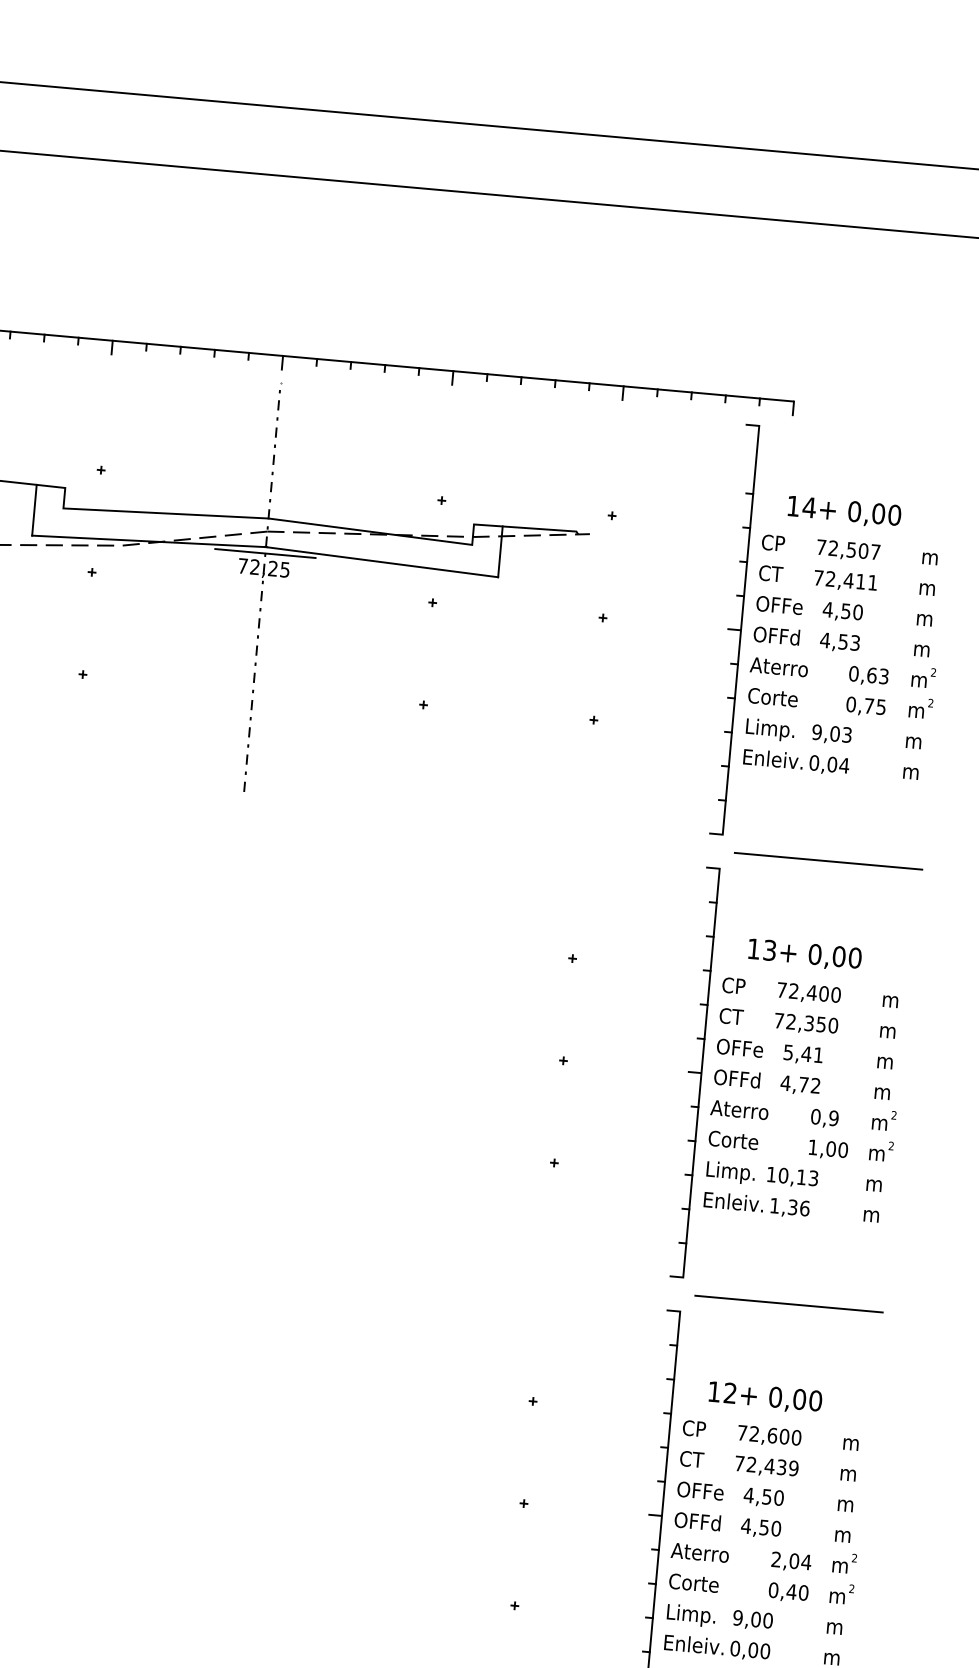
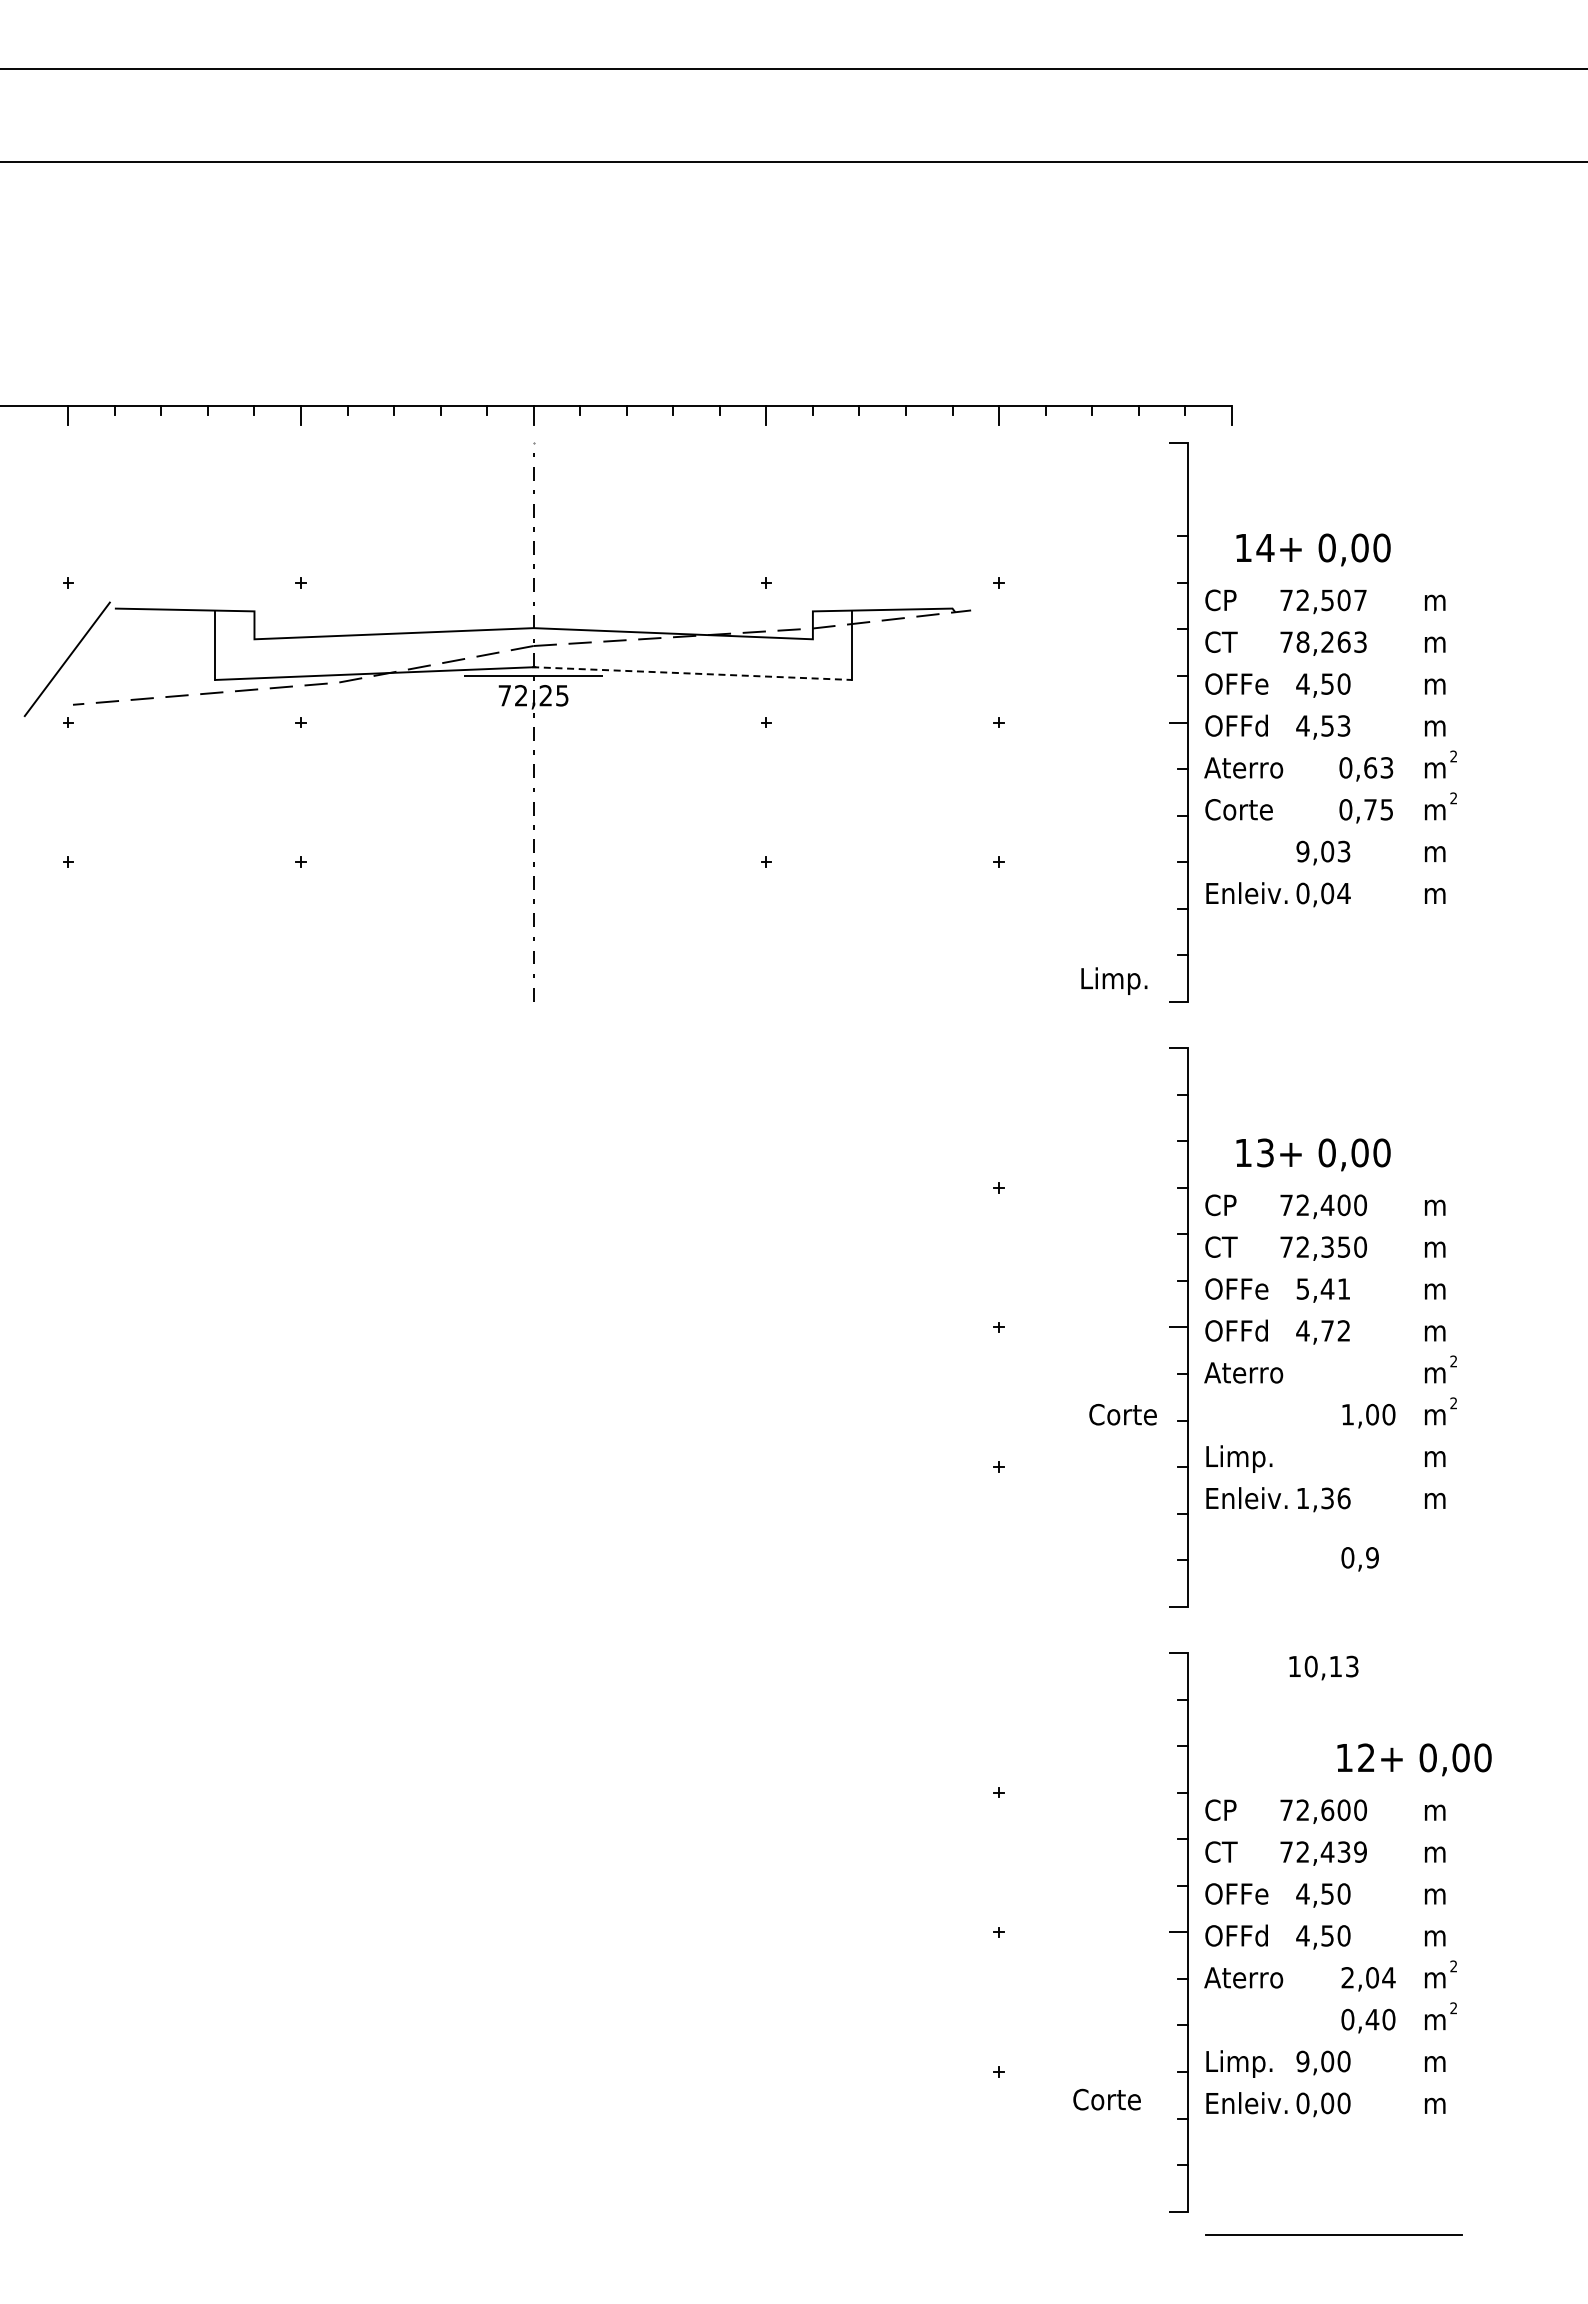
line: (381, 562) -> (692, 673), solid -> dashed
text: (851, 580) -> (1331, 641), 72,411 -> 78,263
text: (770, 729) -> (1114, 980), moved
line: (828, 860) -> (1334, 1024), removed
text: (824, 1118) -> (1359, 1559), moved
text: (733, 1140) -> (1122, 1414), moved
text: (792, 1177) -> (1323, 1667), moved
line: (789, 1303) -> (1334, 1629), removed
text: (765, 1397) -> (1414, 1759), moved
text: (693, 1583) -> (1106, 2099), moved

